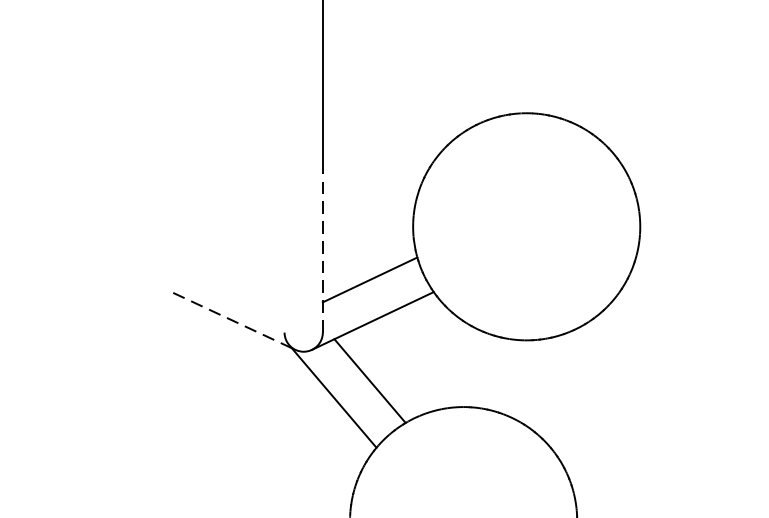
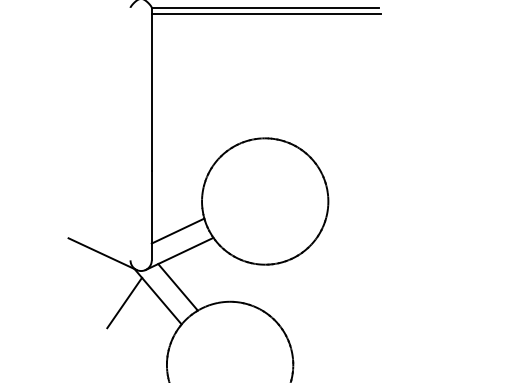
line: (322, 251) -> (151, 215), dashed -> solid
line: (234, 322) -> (102, 254), dashed -> solid
line: (273, 408) -> (124, 302), added

